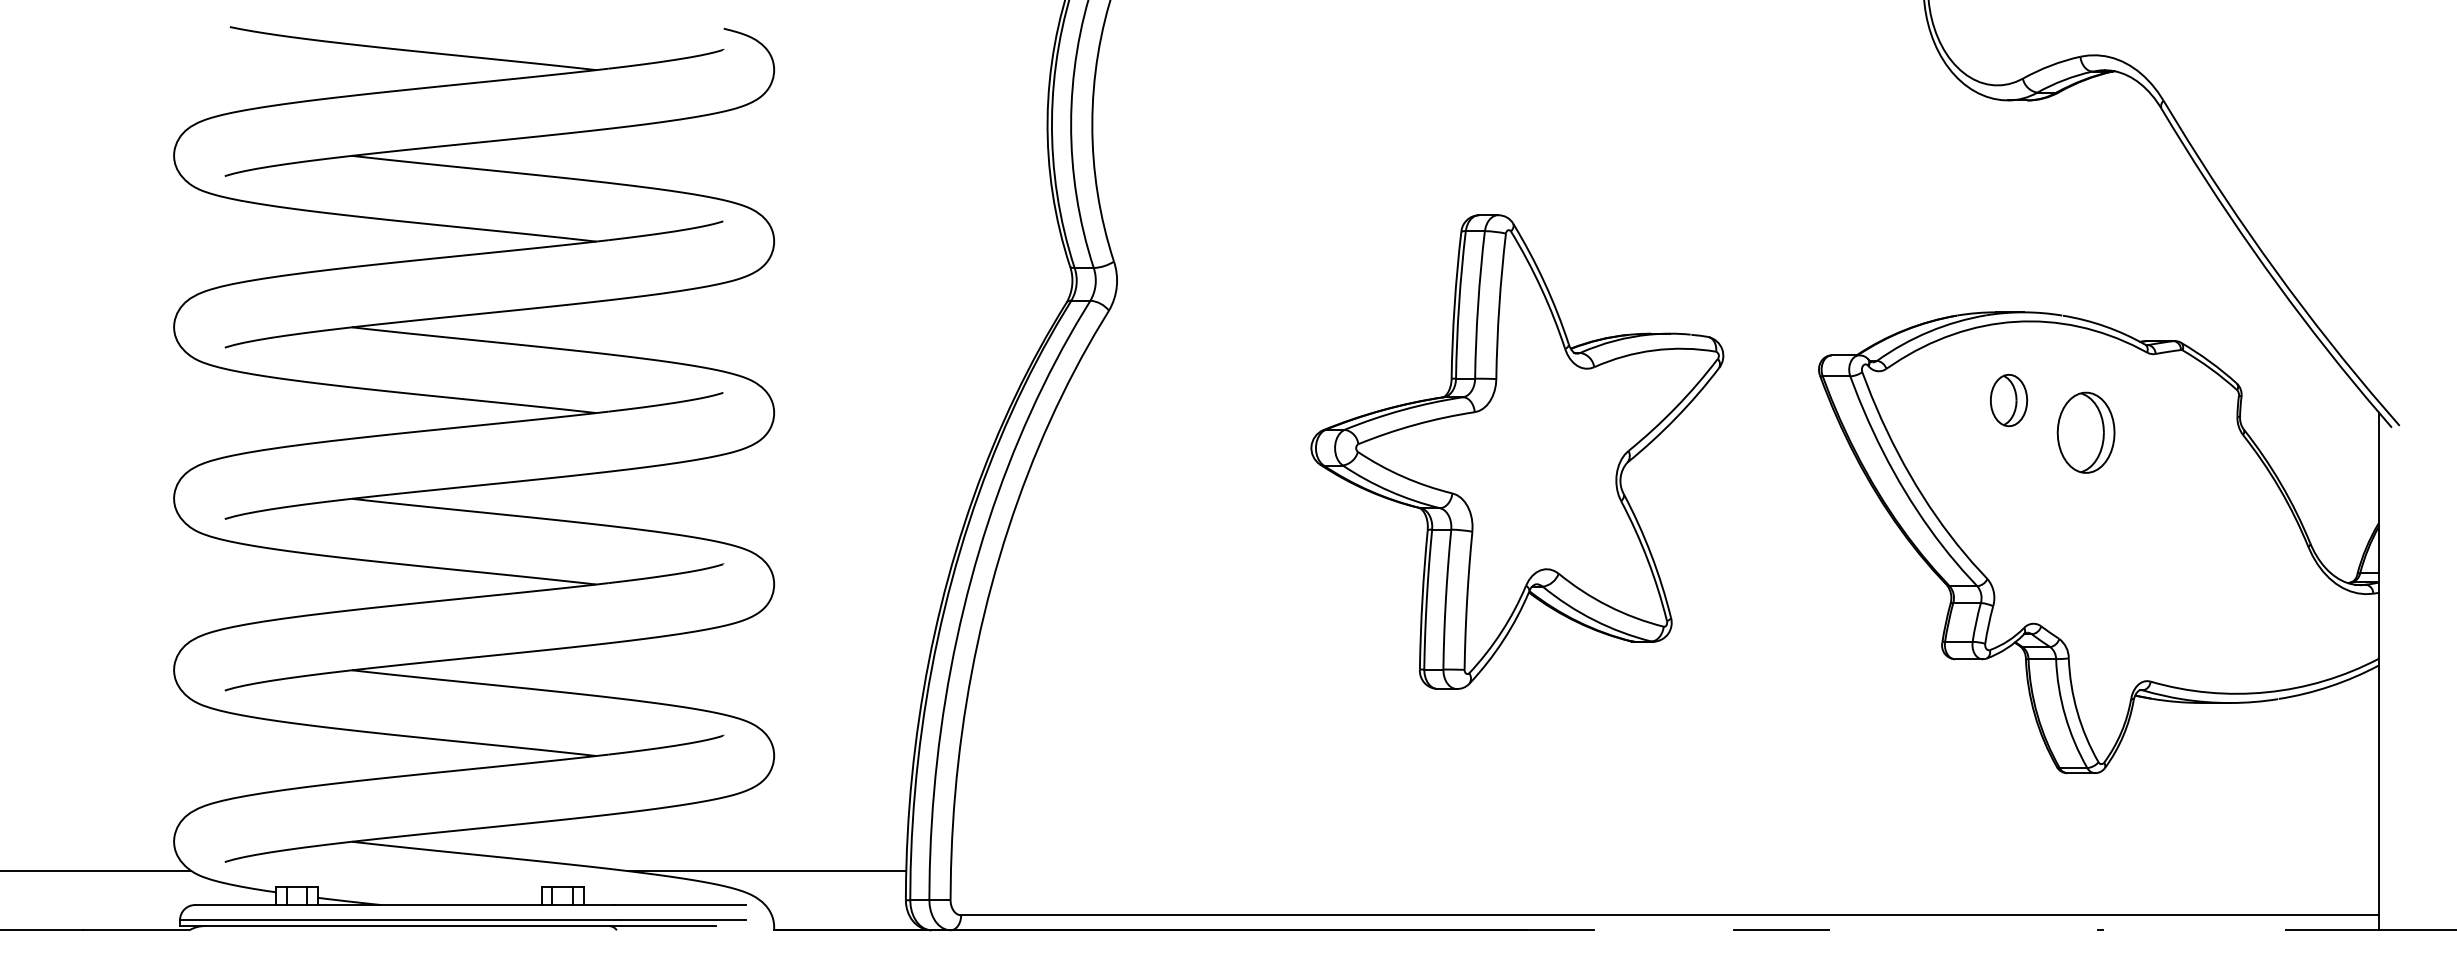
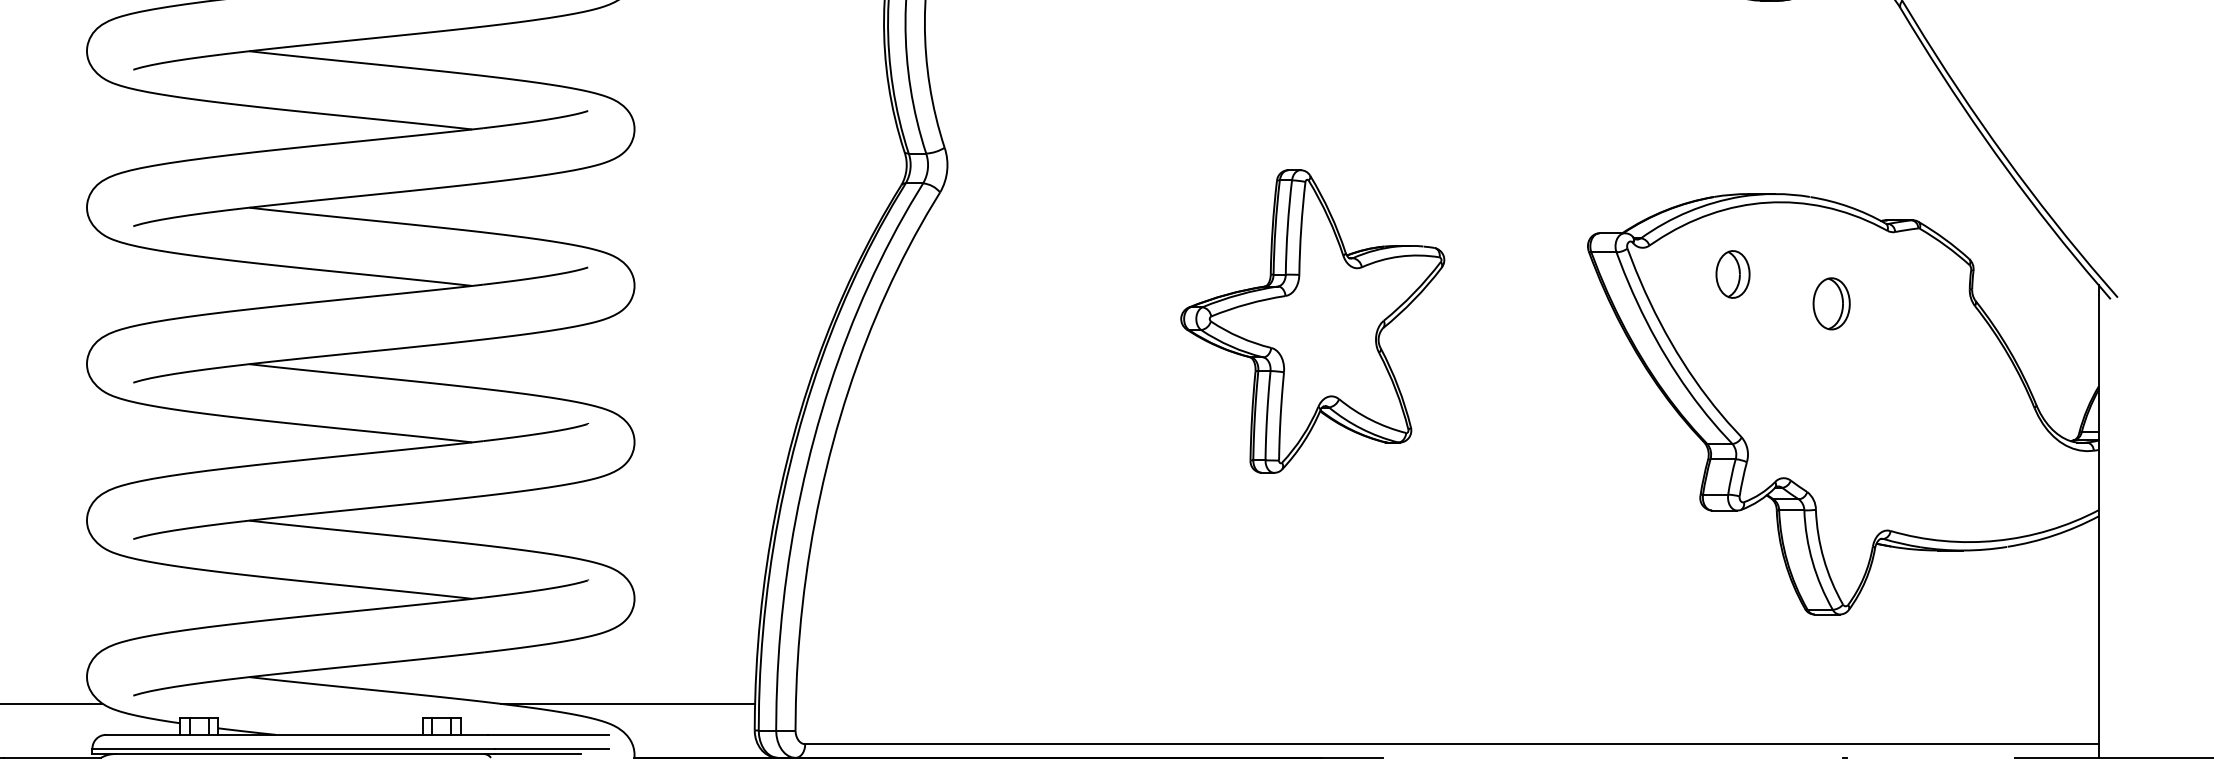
part: (2009, 400) -> (1733, 274), moved
part: (2085, 432) -> (1831, 303), size x0.7
part: (1517, 451) -> (1312, 321), size x0.7
line: (1781, 930) -> (1553, 758), removed

